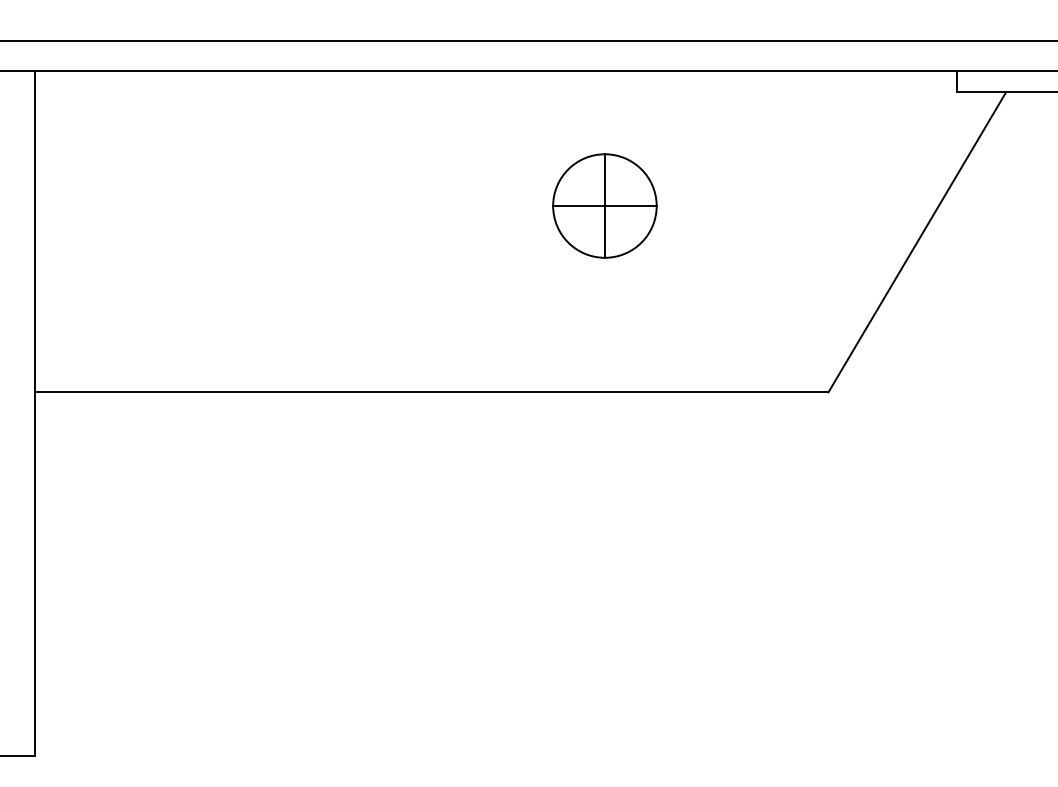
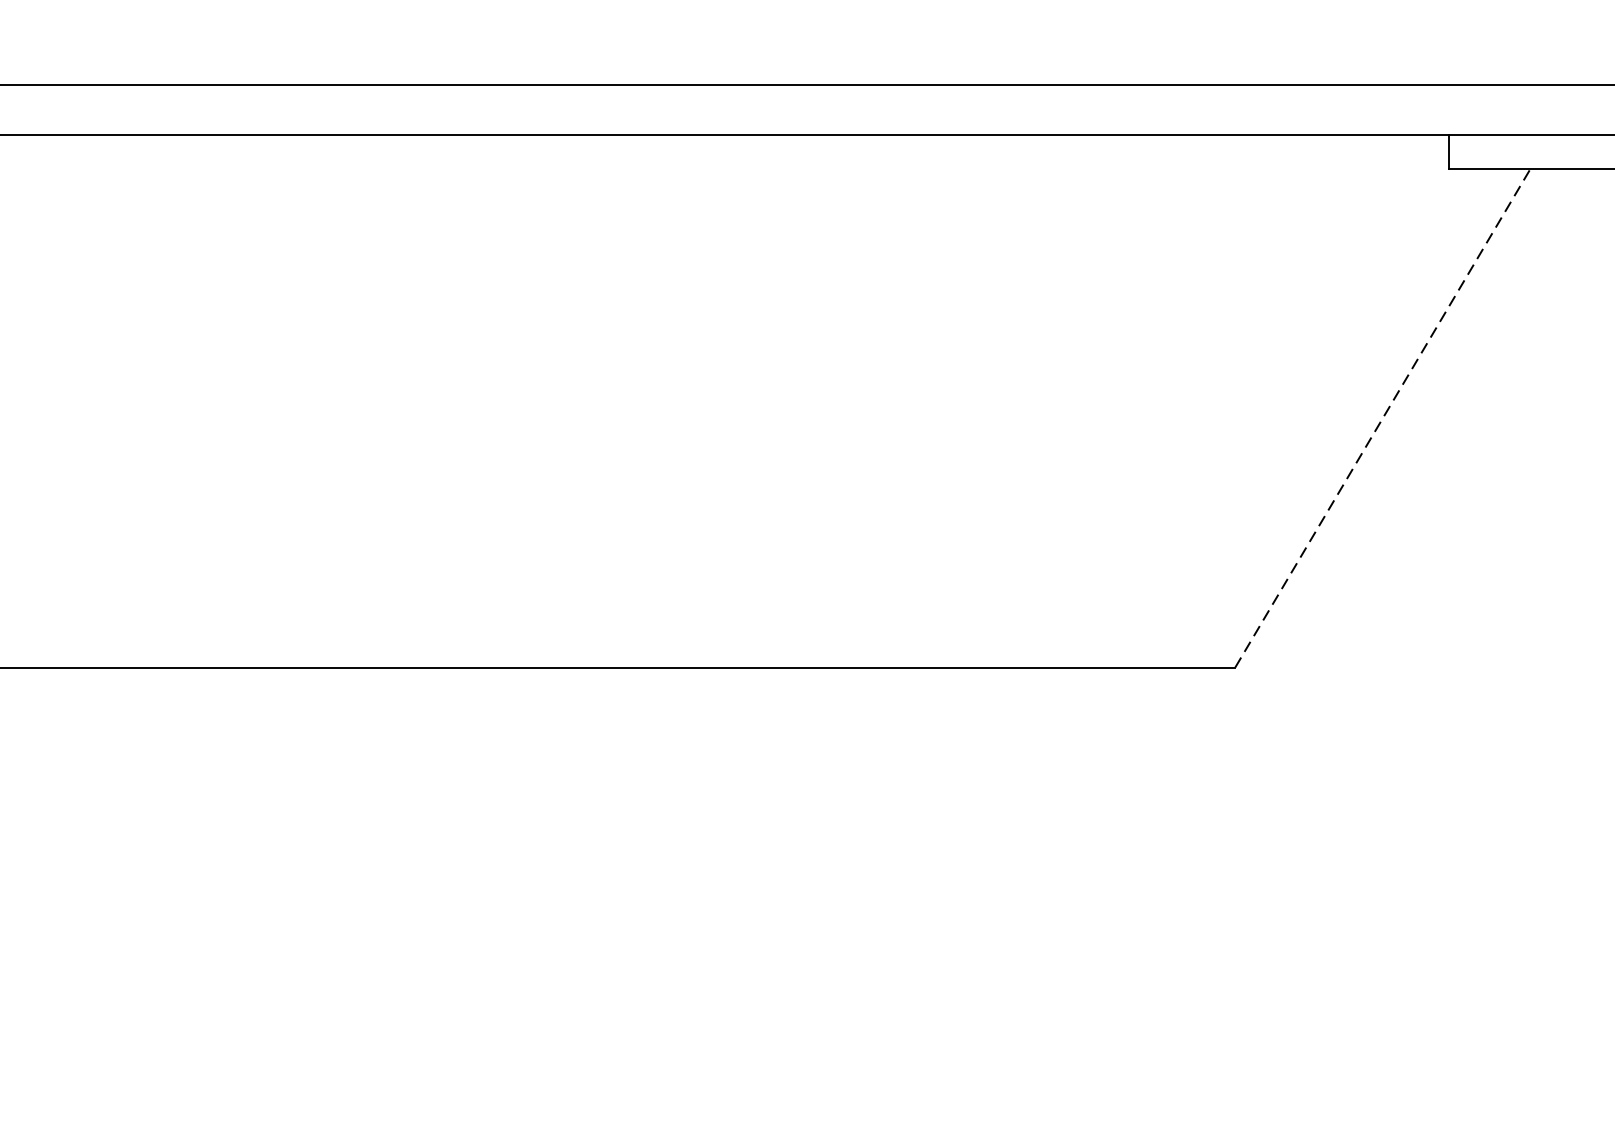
part: (604, 205) -> (863, 357), removed
line: (917, 241) -> (1383, 417), solid -> dashed

